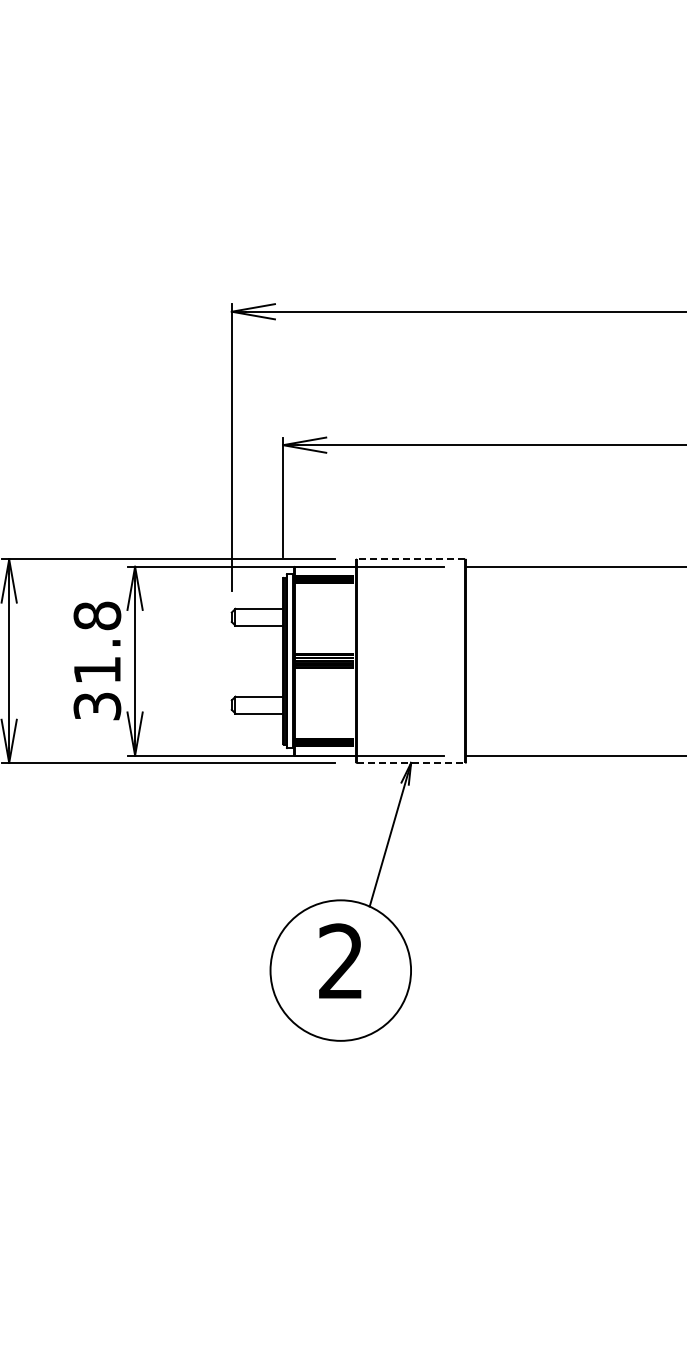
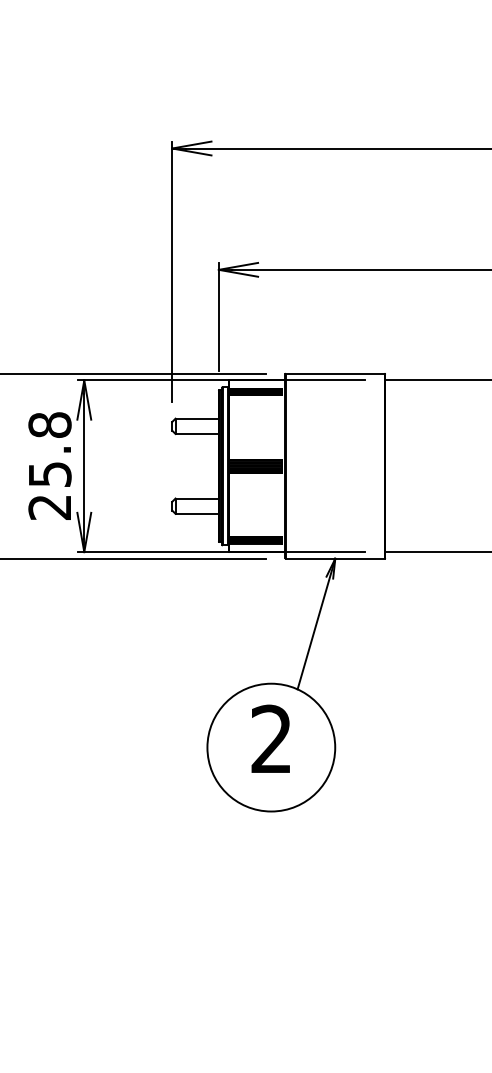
line: (410, 559) -> (334, 373), dashed -> solid
text: (97, 688) -> (50, 491), 31.8 -> 25.8
line: (411, 762) -> (335, 558), dashed -> solid

